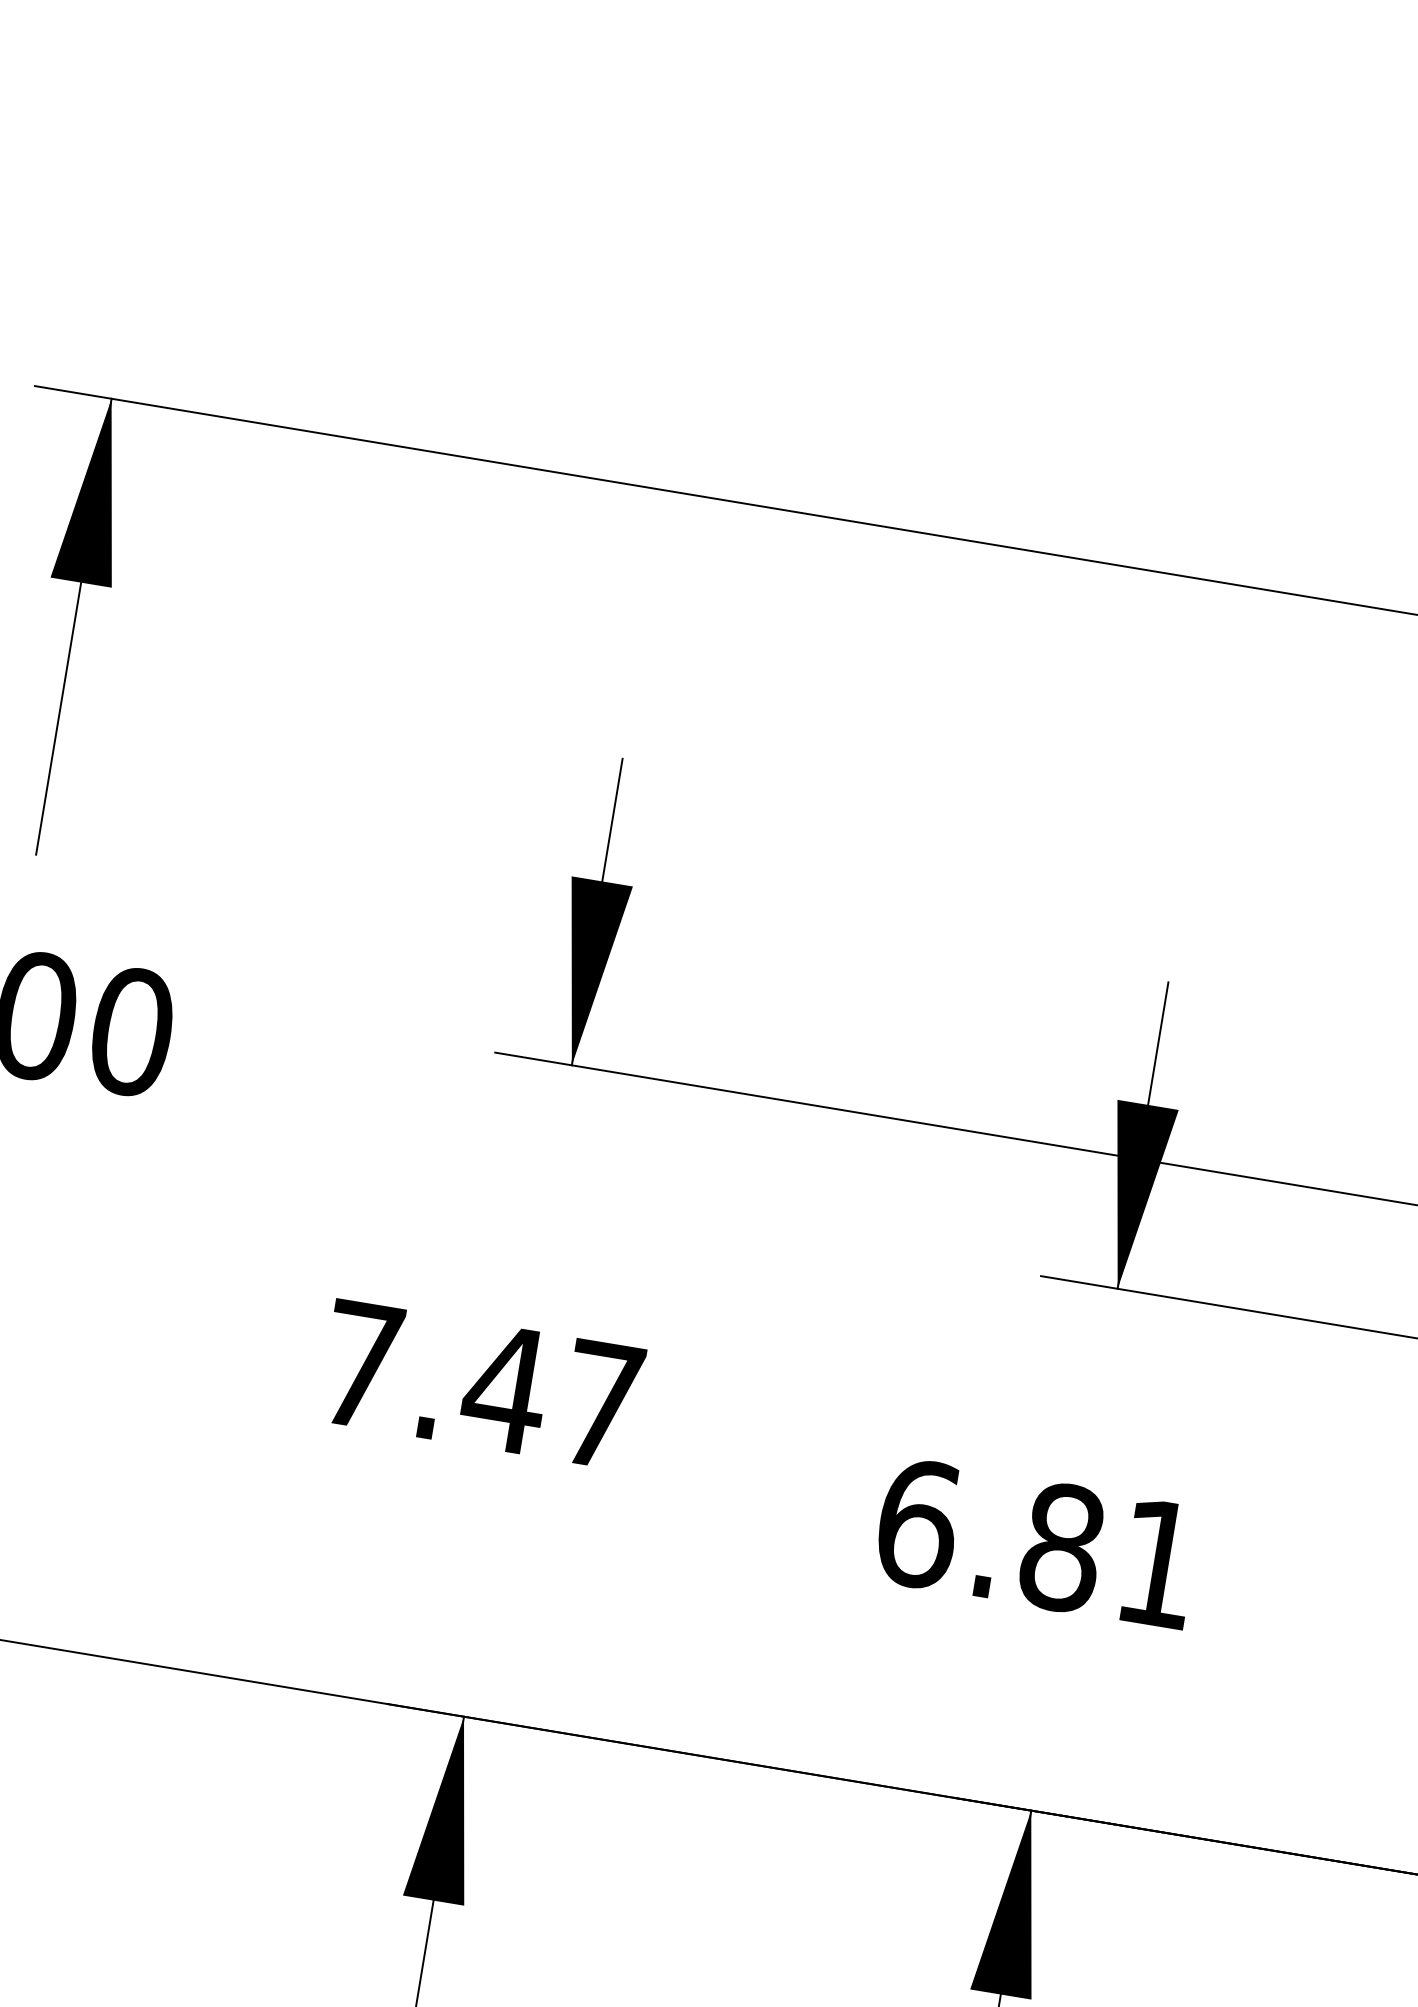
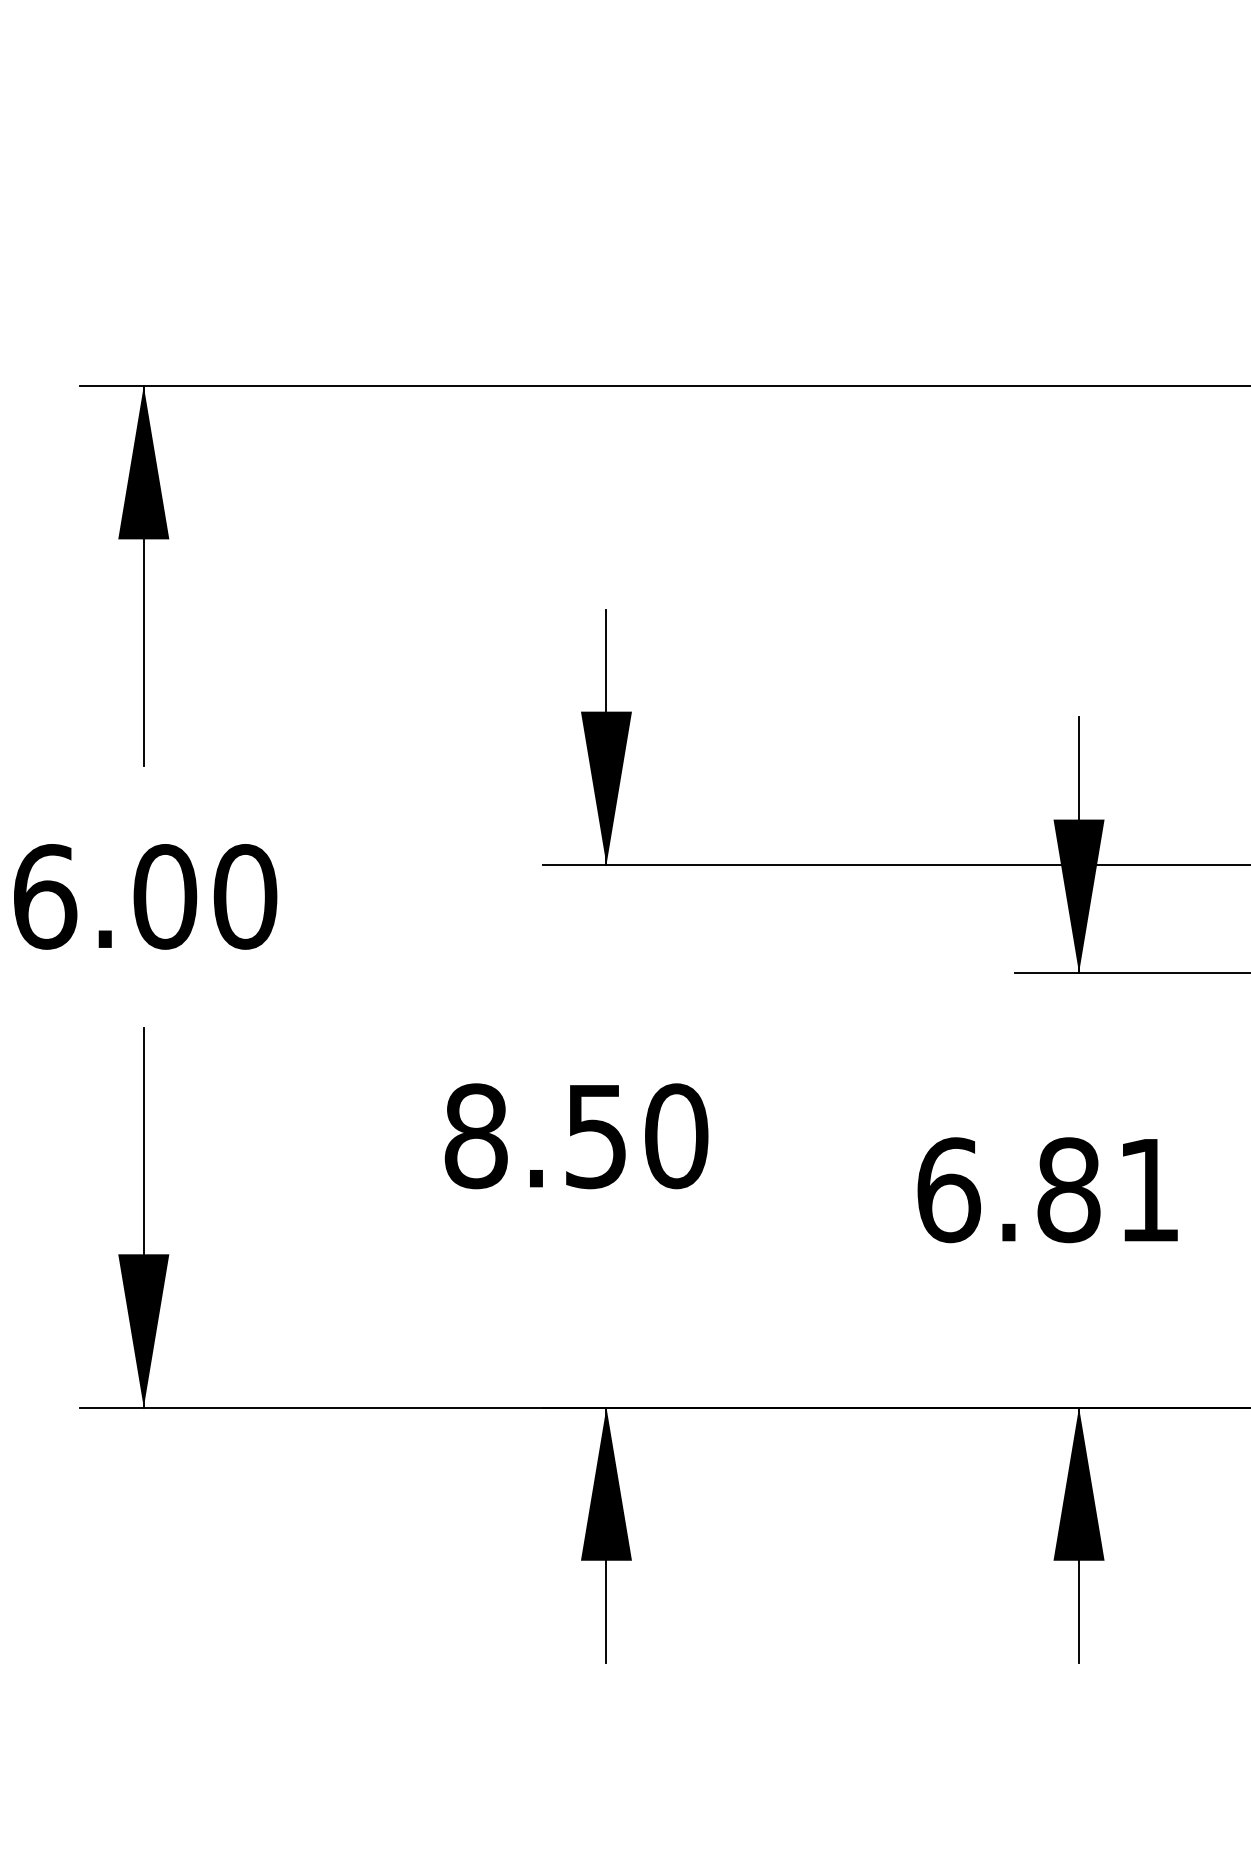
text: (481, 1385) -> (576, 1136), 7.47 -> 8.50

